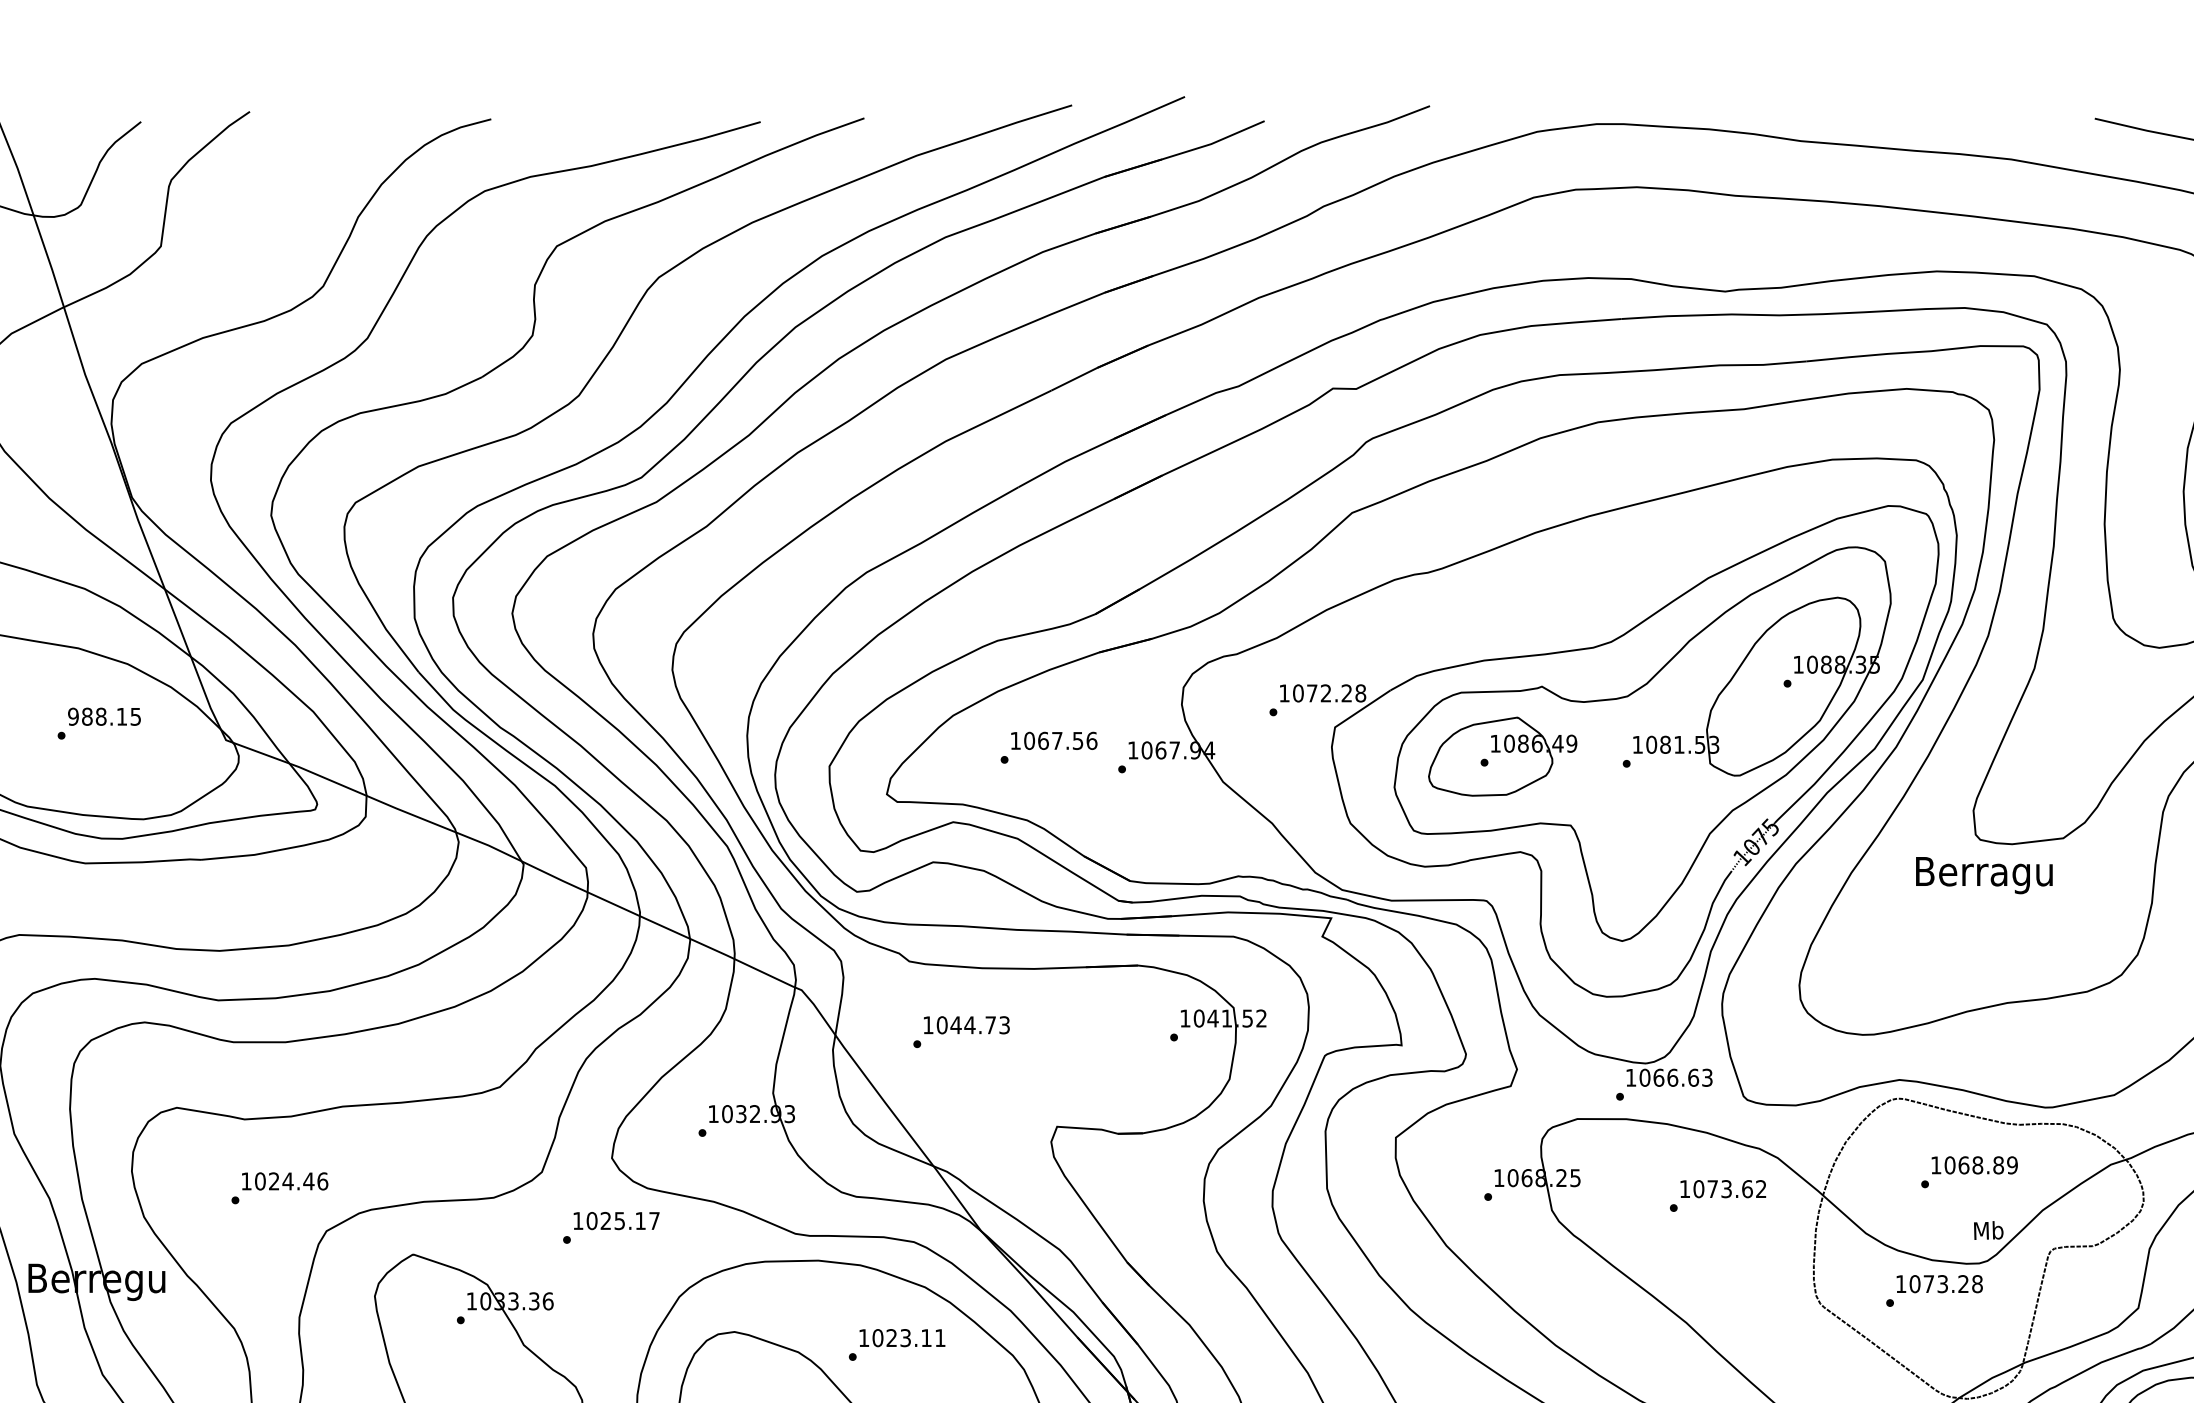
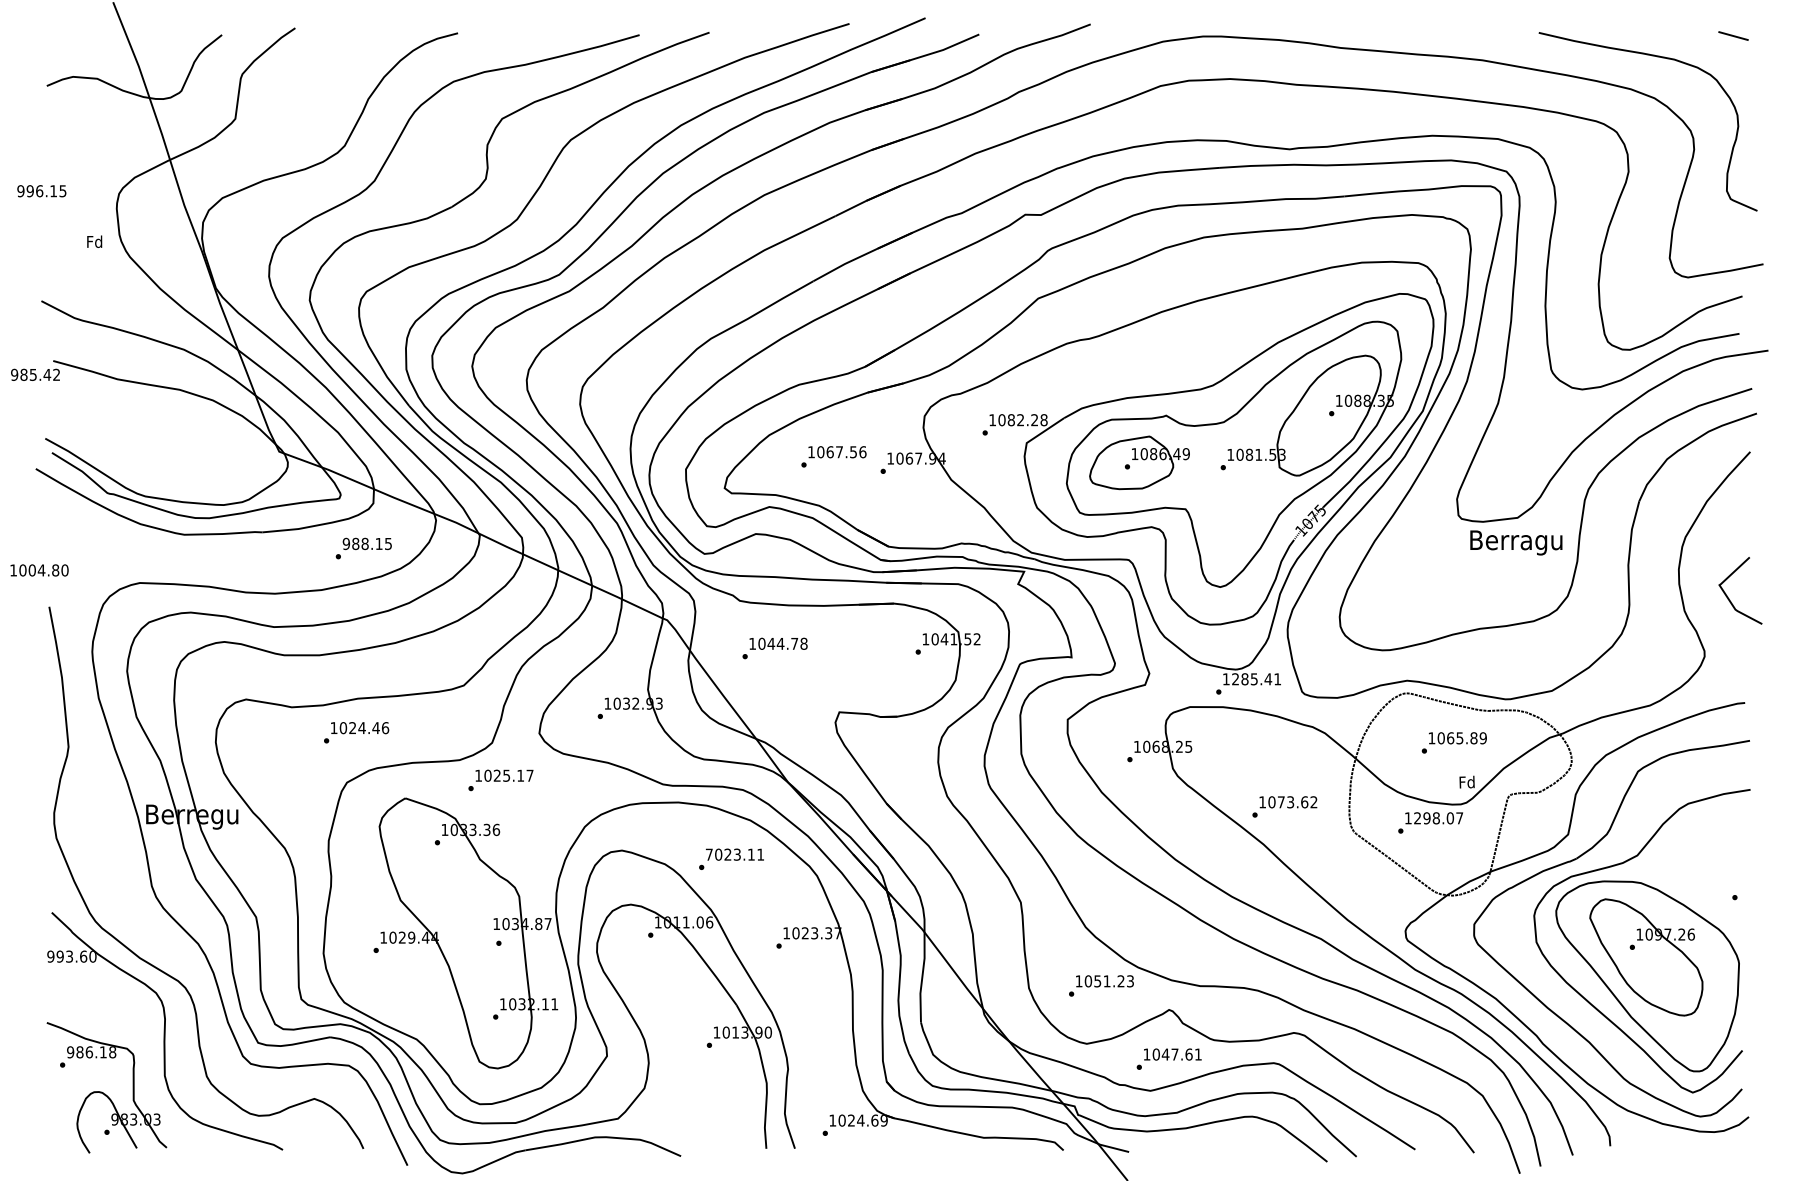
text: (1310, 693) -> (1010, 420), 1072.28 -> 1082.28
text: (98, 723) -> (363, 548), moved
text: (1984, 874) -> (1516, 542), moved
text: (1003, 1024) -> (803, 643), 1044.73 -> 1044.78
text: (1675, 1078) -> (1256, 679), 1066.63 -> 1285.41
text: (1977, 1165) -> (1459, 738), 1068.89 -> 1065.89
text: (279, 1187) -> (356, 732), moved
text: (1717, 1195) -> (1284, 806), moved
text: (610, 1227) -> (500, 780), moved
text: (1989, 1229) -> (1467, 781), Mb -> Fd
text: (1945, 1284) -> (1438, 818), 1073.28 -> 1298.07
text: (862, 1337) -> (708, 854), 1023.11 -> 7023.11

